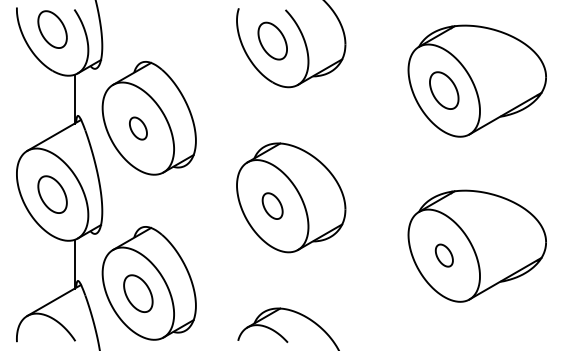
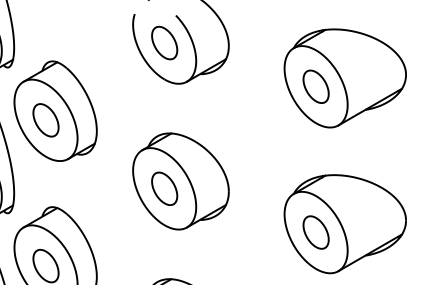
part: (138, 128) -> (46, 120), size x1.67
part: (272, 205) -> (164, 188), size x1.43
part: (444, 255) -> (316, 232), size x1.67

